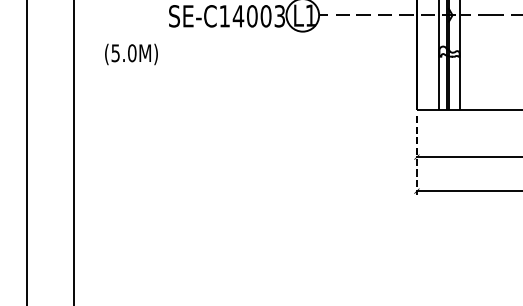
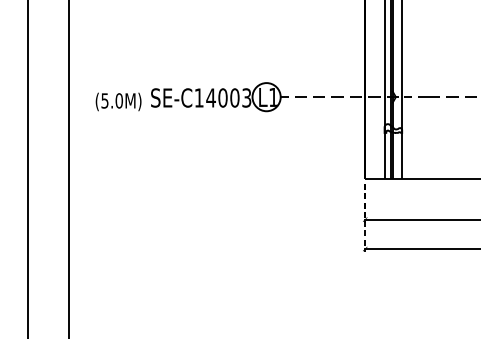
text: (131, 53) -> (118, 101), moved

